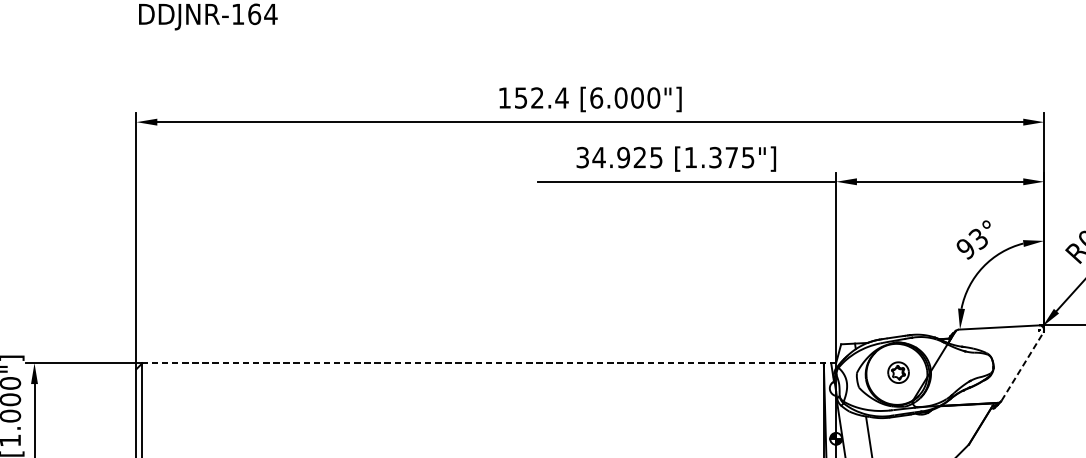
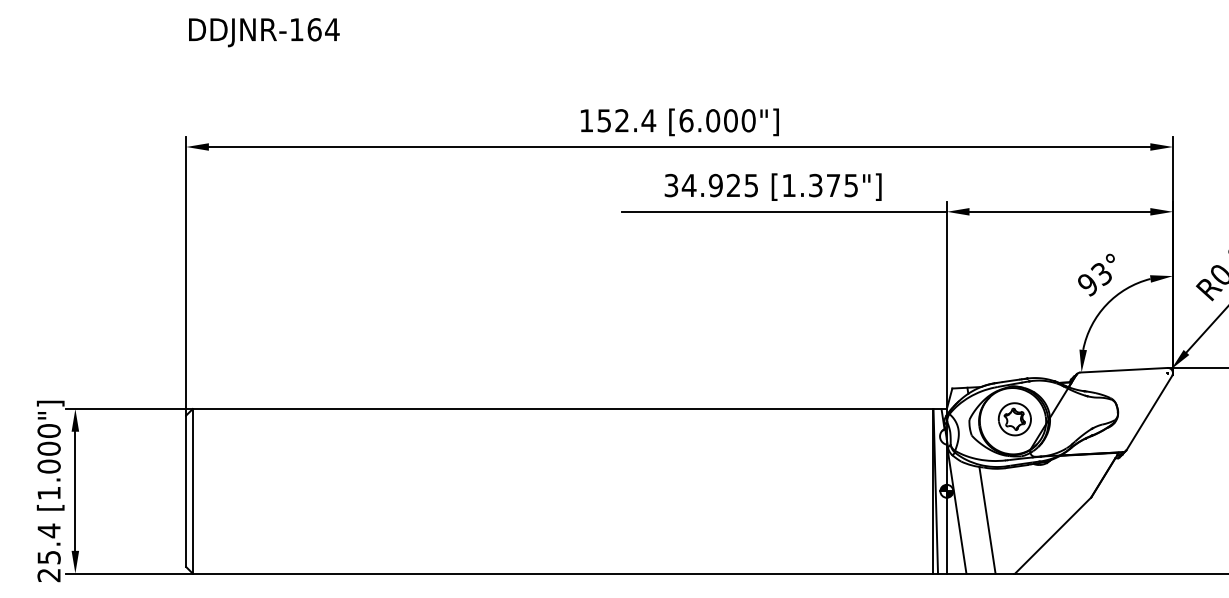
line: (489, 363) -> (569, 409), dashed -> solid
line: (1022, 366) -> (1149, 412), dashed -> solid
part: (898, 372) -> (1014, 419), size x1.43

